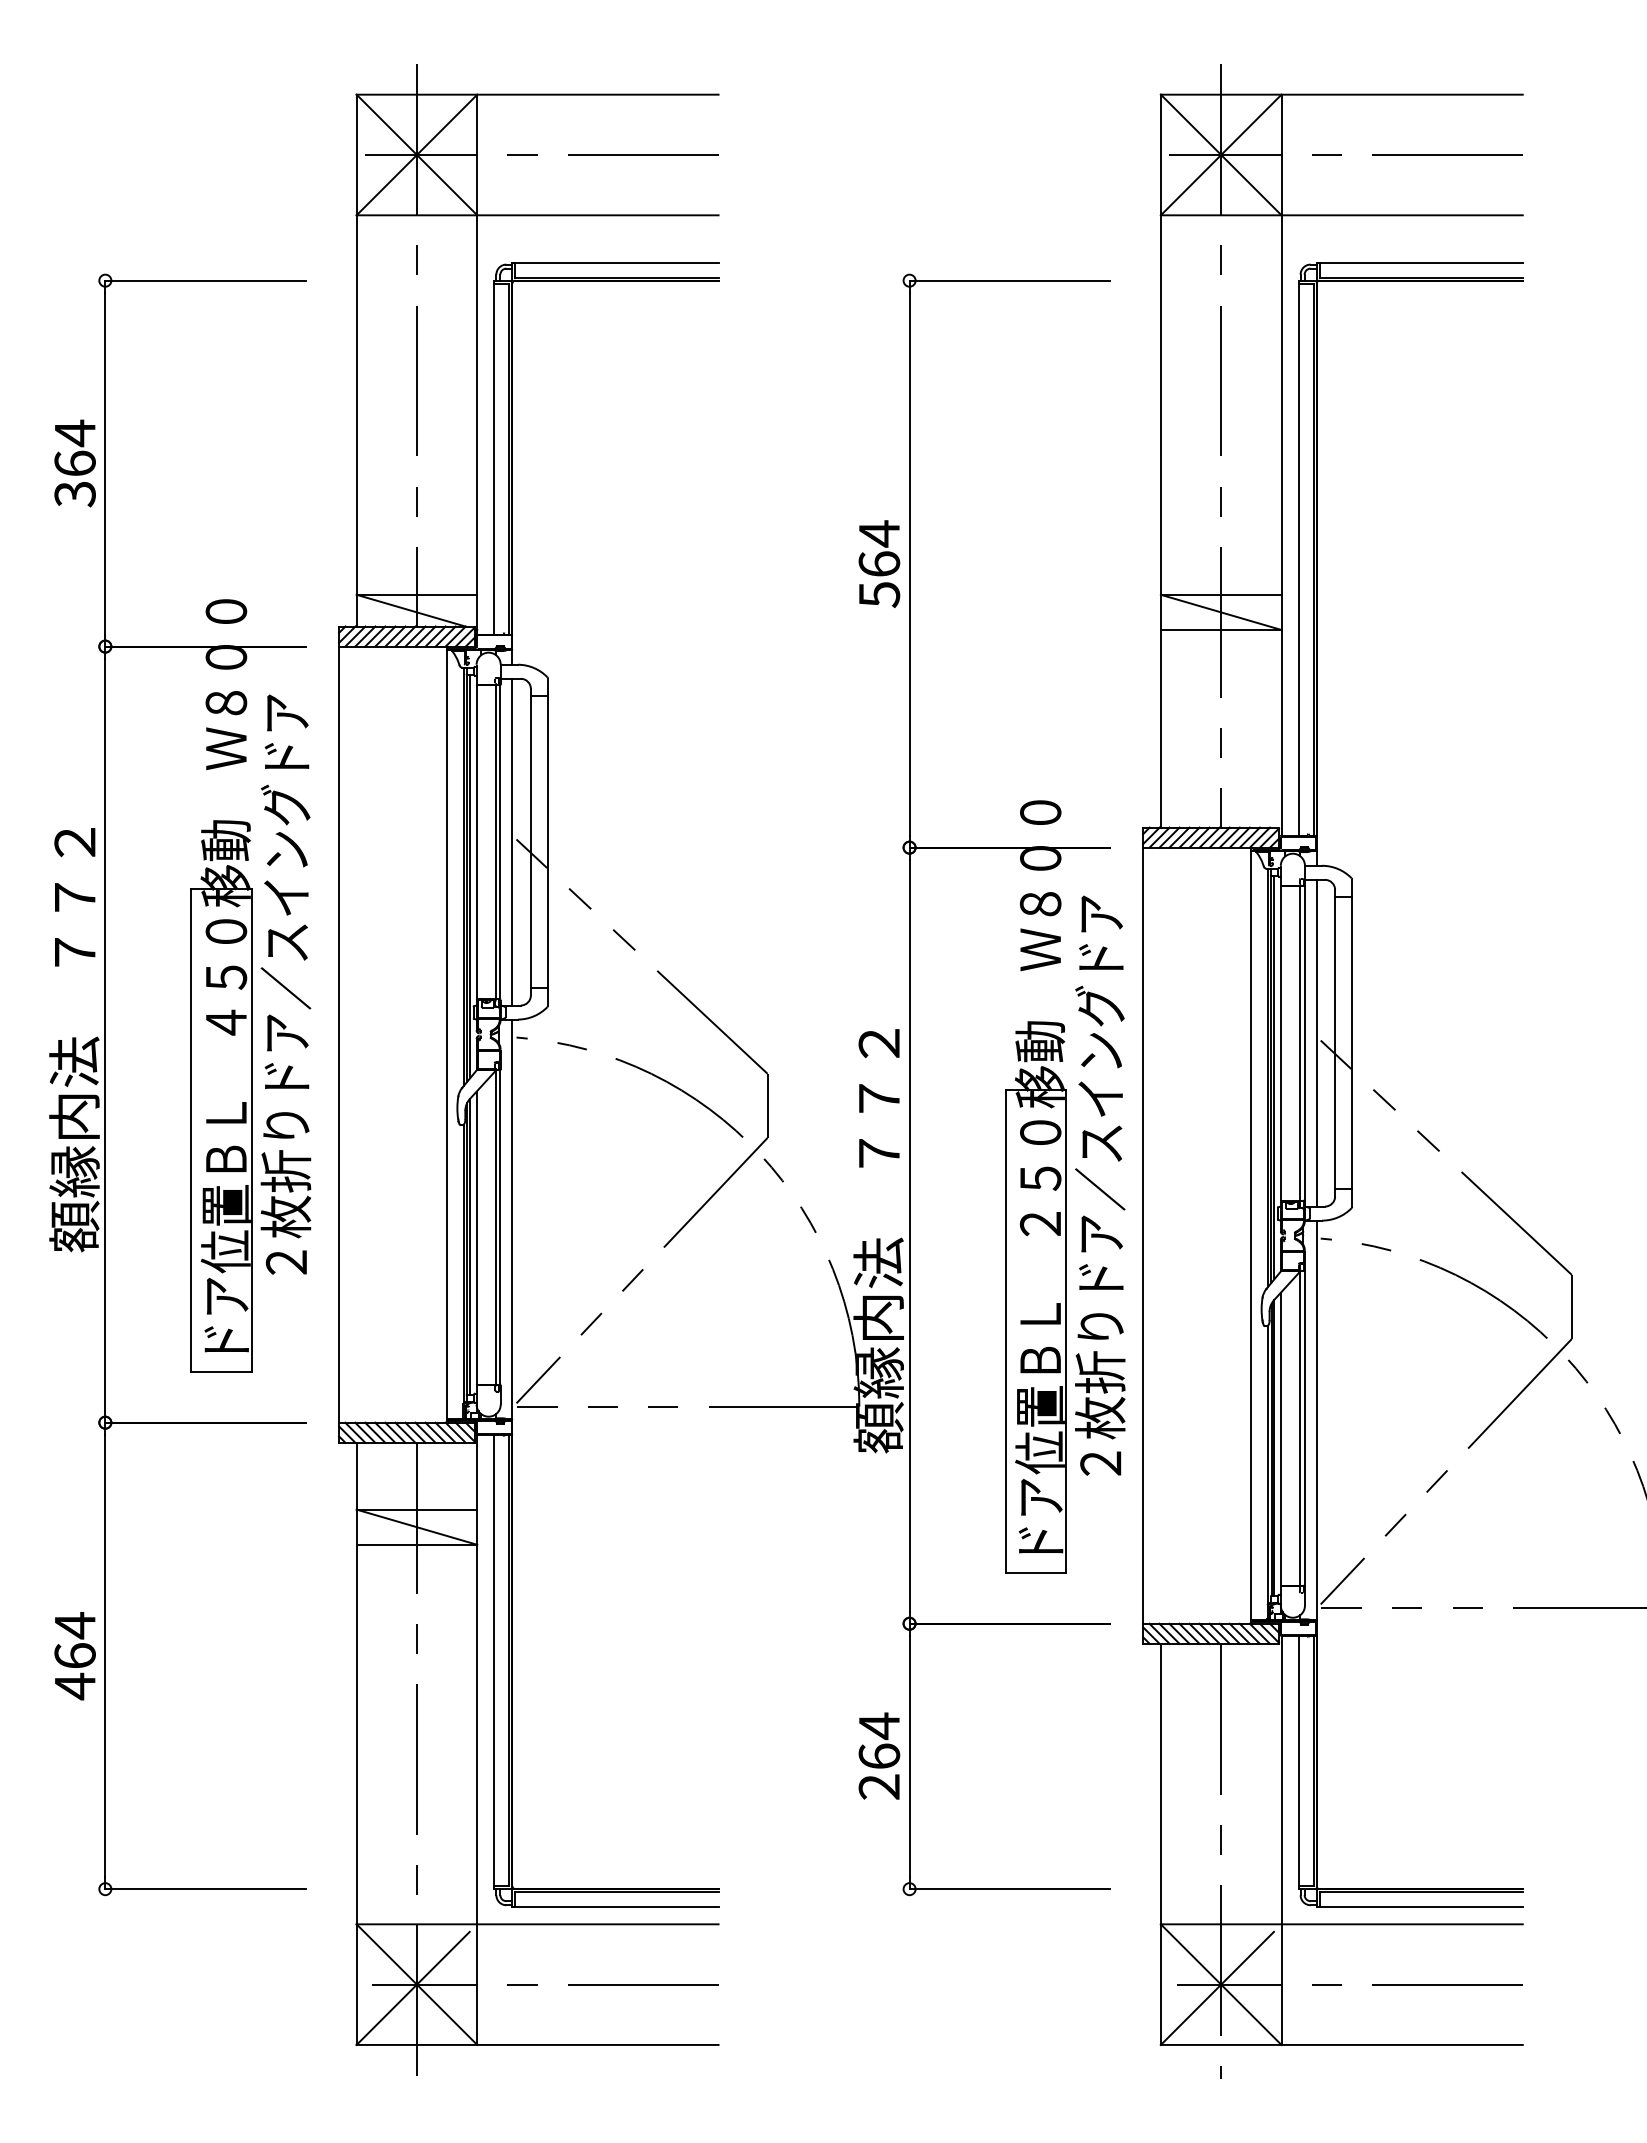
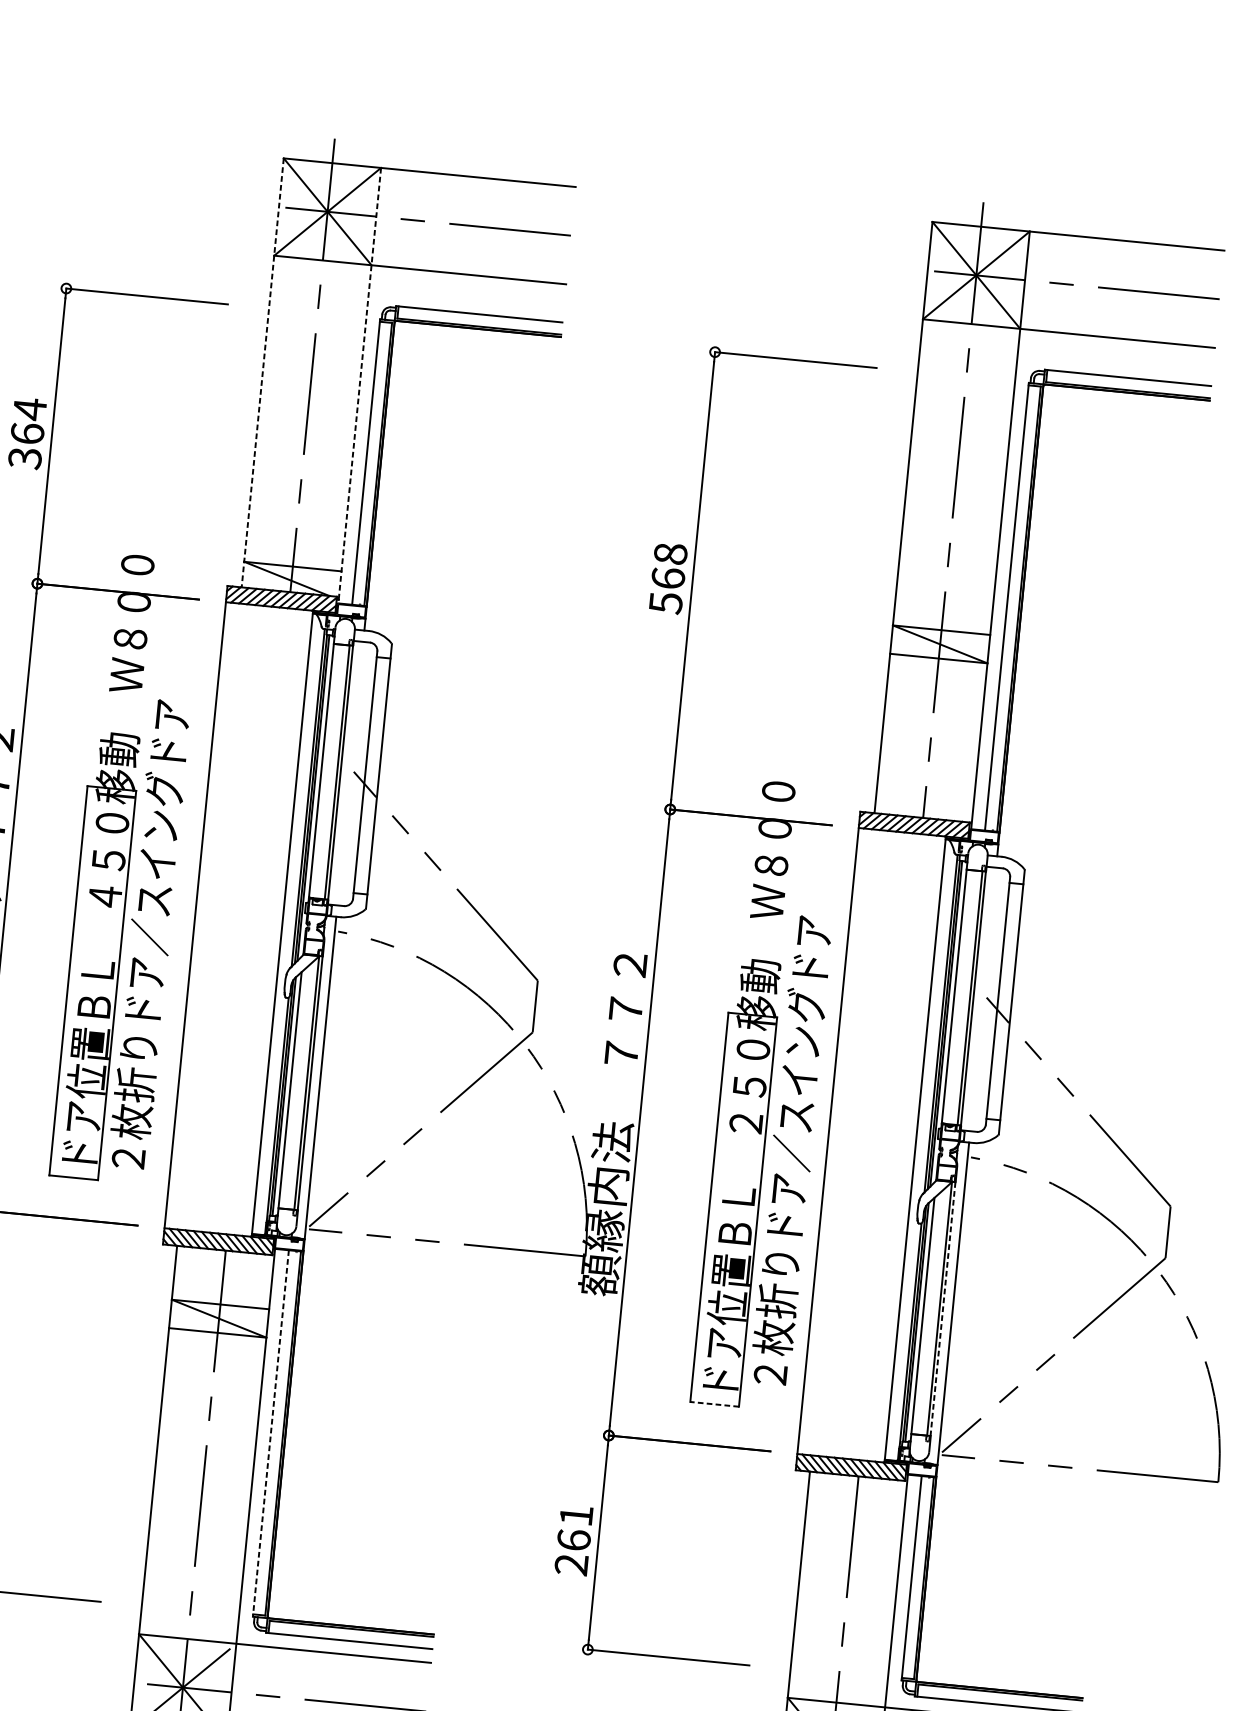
line: (356, 360) -> (262, 372), solid -> dashed
line: (477, 364) -> (359, 385), solid -> dashed
text: (879, 533) -> (670, 553), 564 -> 568
line: (512, 841) -> (350, 773), removed
text: (285, 984) -> (149, 934), moved
line: (1316, 1042) -> (983, 998), removed
text: (1100, 1185) -> (792, 1150), moved
line: (1304, 1428) -> (942, 1309), solid -> dashed
line: (1035, 1572) -> (714, 1404), solid -> dashed
line: (494, 1662) -> (270, 1433), solid -> dashed
text: (879, 1726) -> (576, 1516), 264 -> 261

